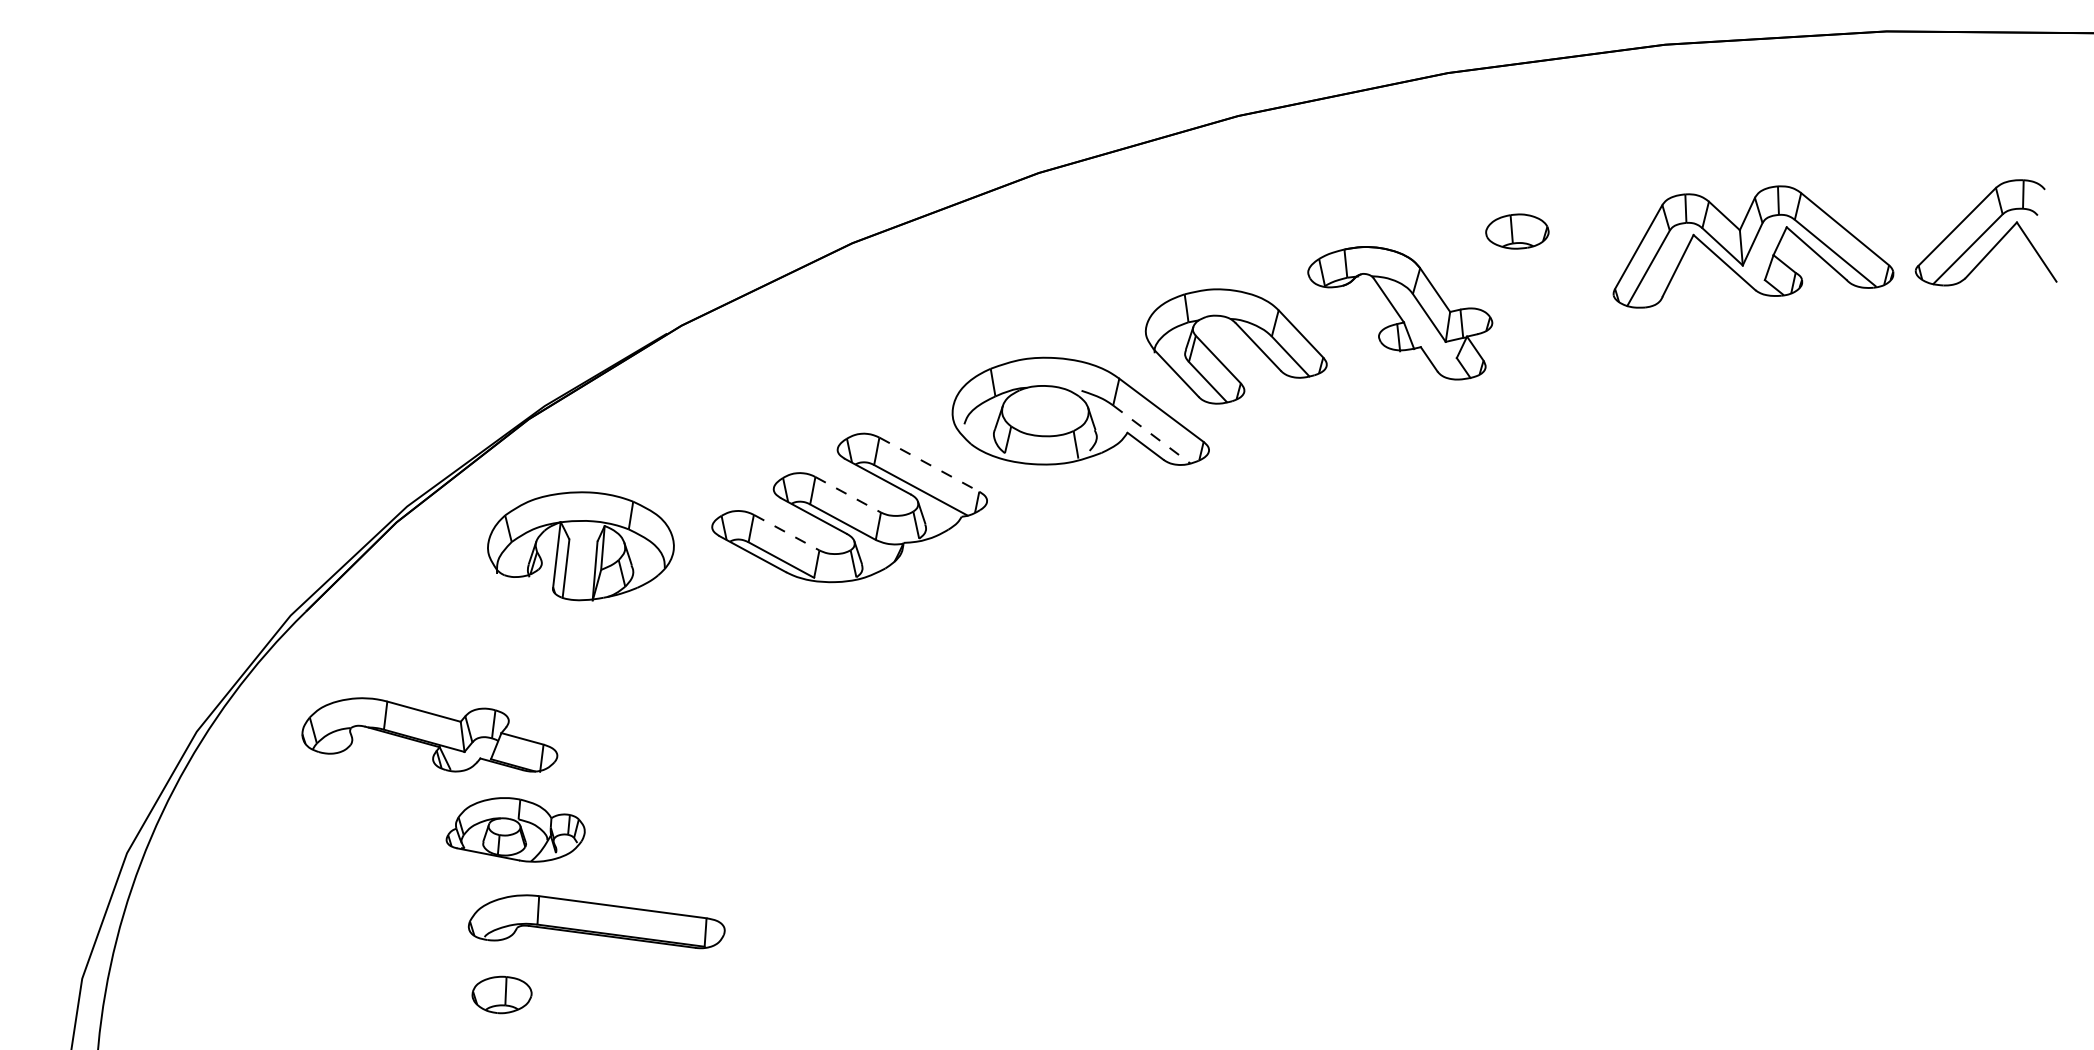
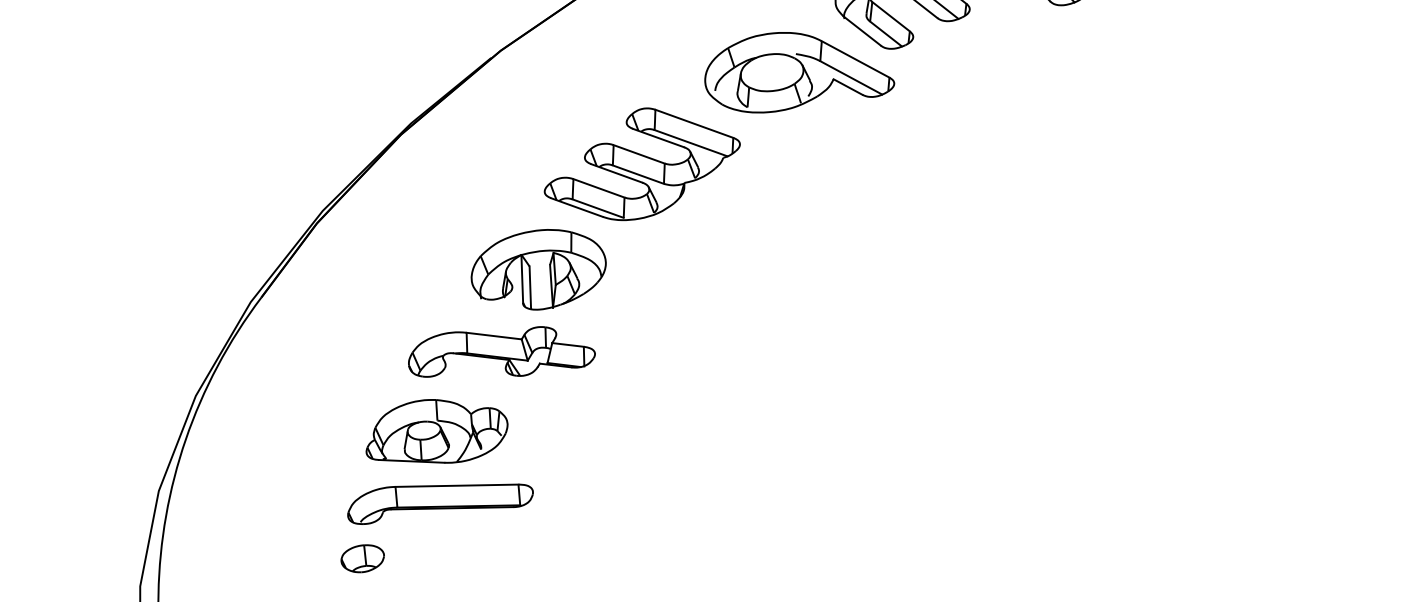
line: (1152, 434) -> (851, 77), dashed -> solid
line: (929, 464) -> (694, 123), dashed -> solid
line: (848, 495) -> (639, 154), dashed -> solid
line: (787, 532) -> (599, 188), dashed -> solid
part: (580, 546) -> (538, 270), moved
part: (429, 734) -> (500, 351), moved
part: (515, 829) -> (436, 431), size x1.43
part: (596, 921) -> (439, 498), moved
part: (501, 994) -> (362, 558), moved

